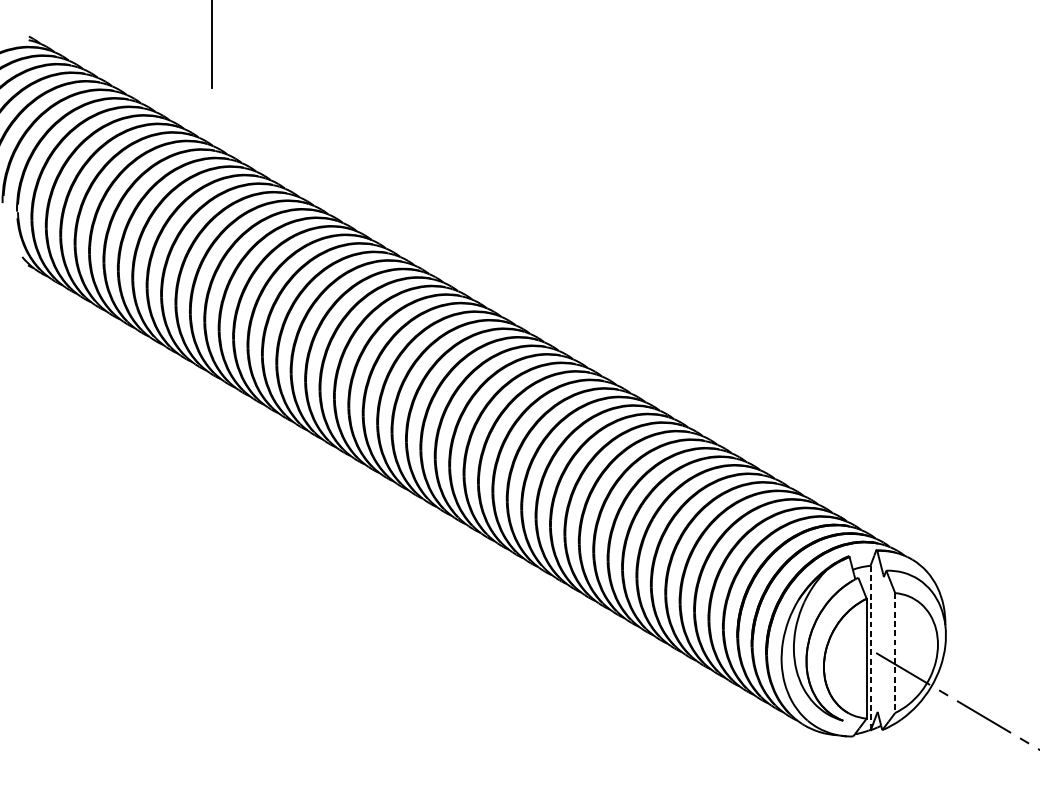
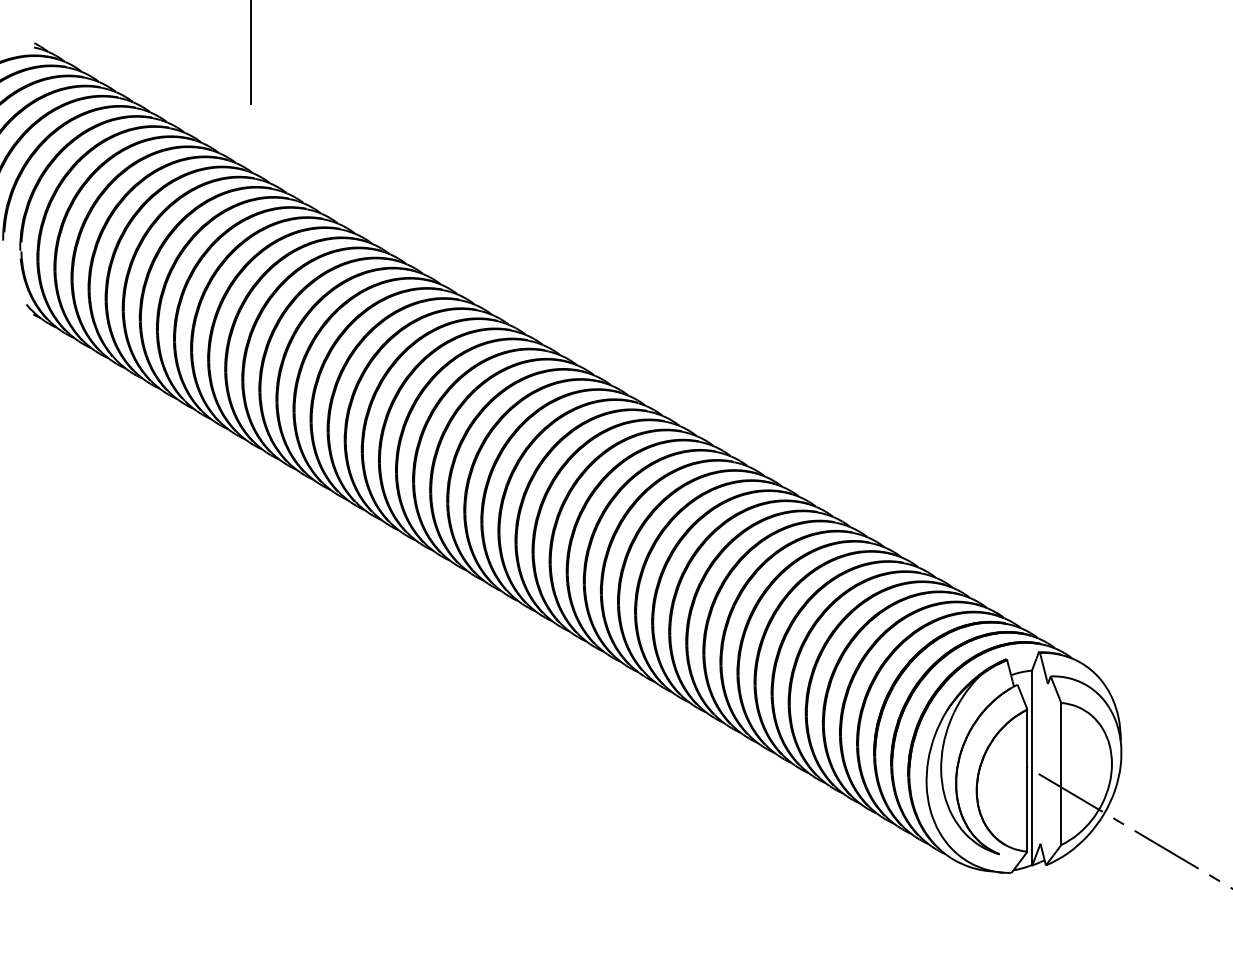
line: (870, 648) -> (1032, 768), dashed -> solid
line: (895, 653) -> (1061, 774), dashed -> solid

